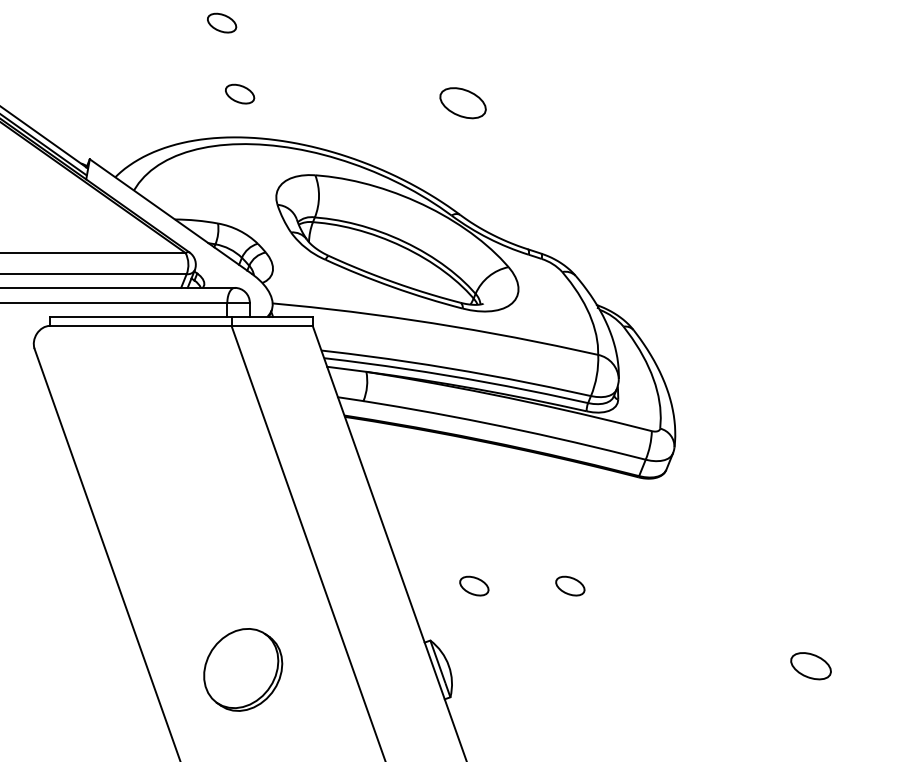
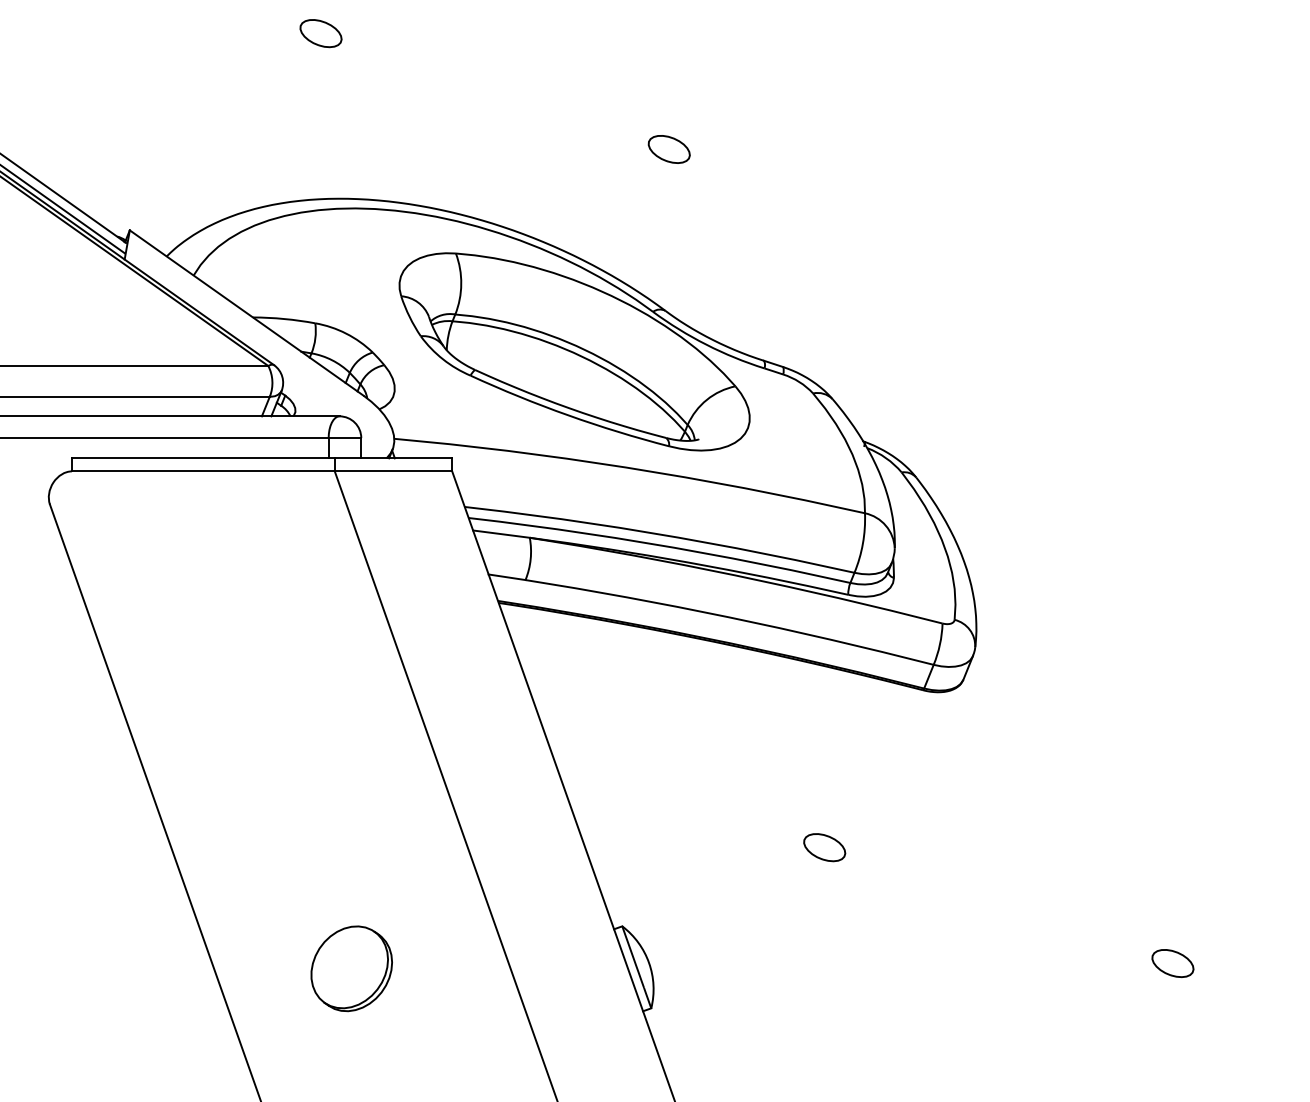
part: (240, 93) -> (347, 135), removed
part: (462, 103) -> (668, 149), size x0.62
part: (474, 585) -> (686, 846), removed
part: (811, 666) -> (1173, 963), size x0.71
part: (243, 669) -> (352, 968), size x0.71

